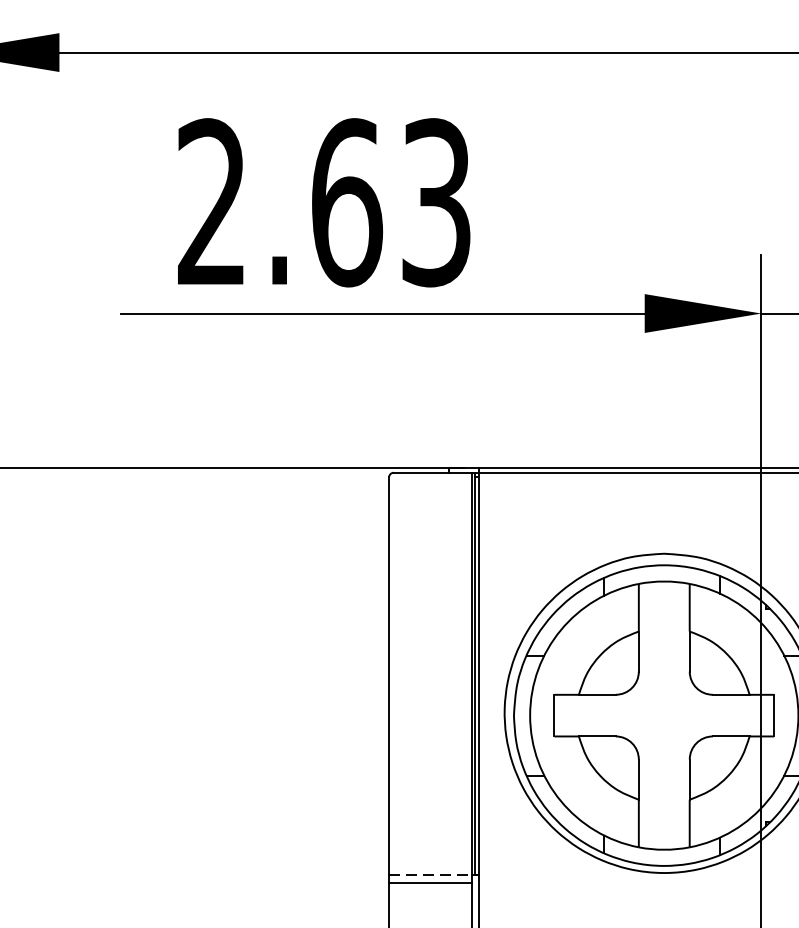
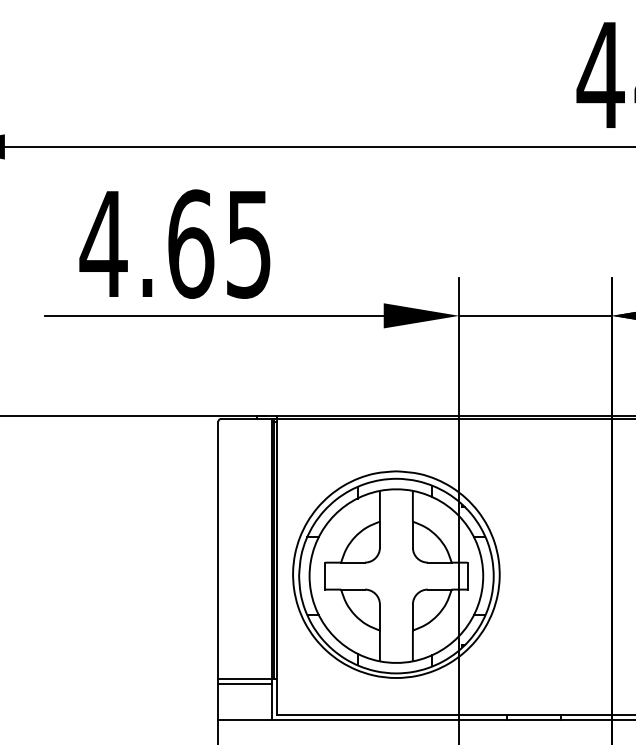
text: (321, 201) -> (174, 243), 2.63 -> 4.65
line: (431, 875) -> (245, 679), dashed -> solid

